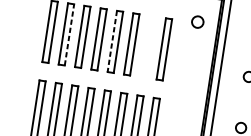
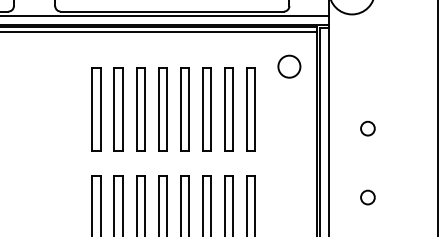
circle: (197, 22) -> (289, 66), size x1.43
line: (69, 34) -> (122, 108), dashed -> solid
line: (112, 41) -> (180, 109), dashed -> solid
part: (147, 46) -> (228, 109), added

